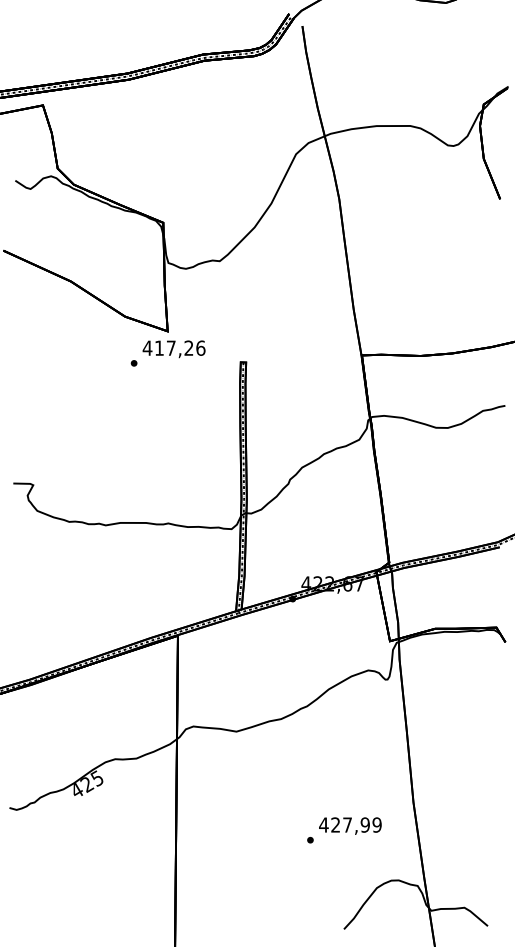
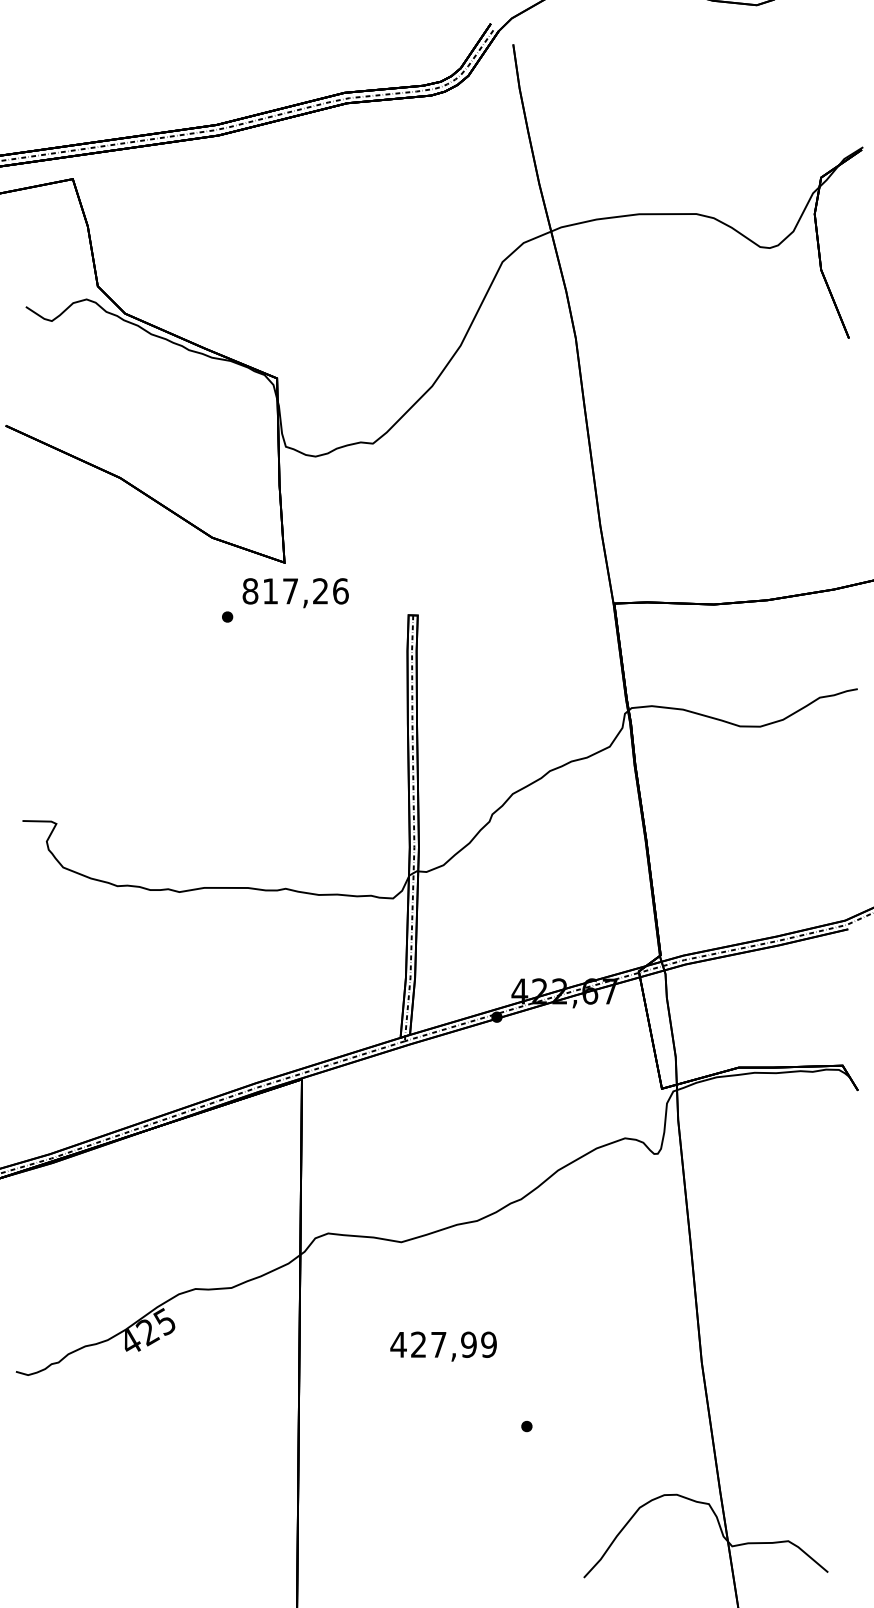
text: (147, 347) -> (250, 590), 417,26 -> 817,26
text: (350, 825) -> (443, 1345), moved

